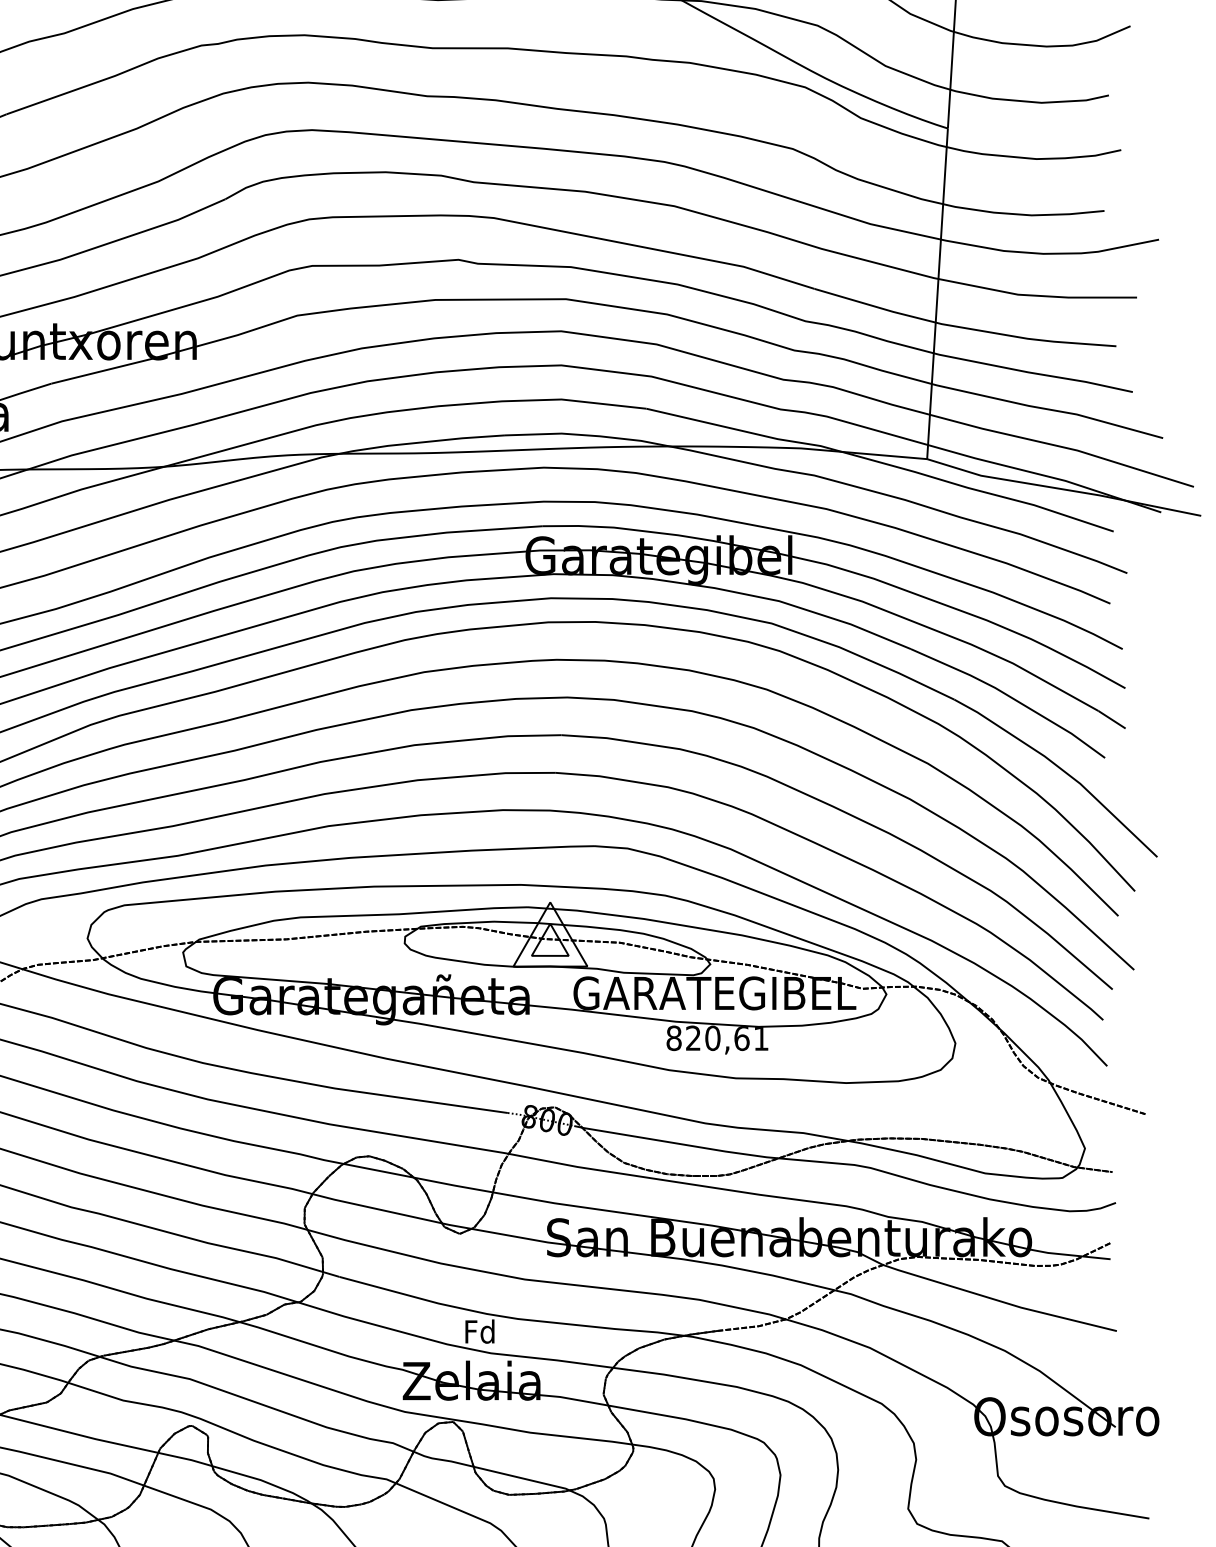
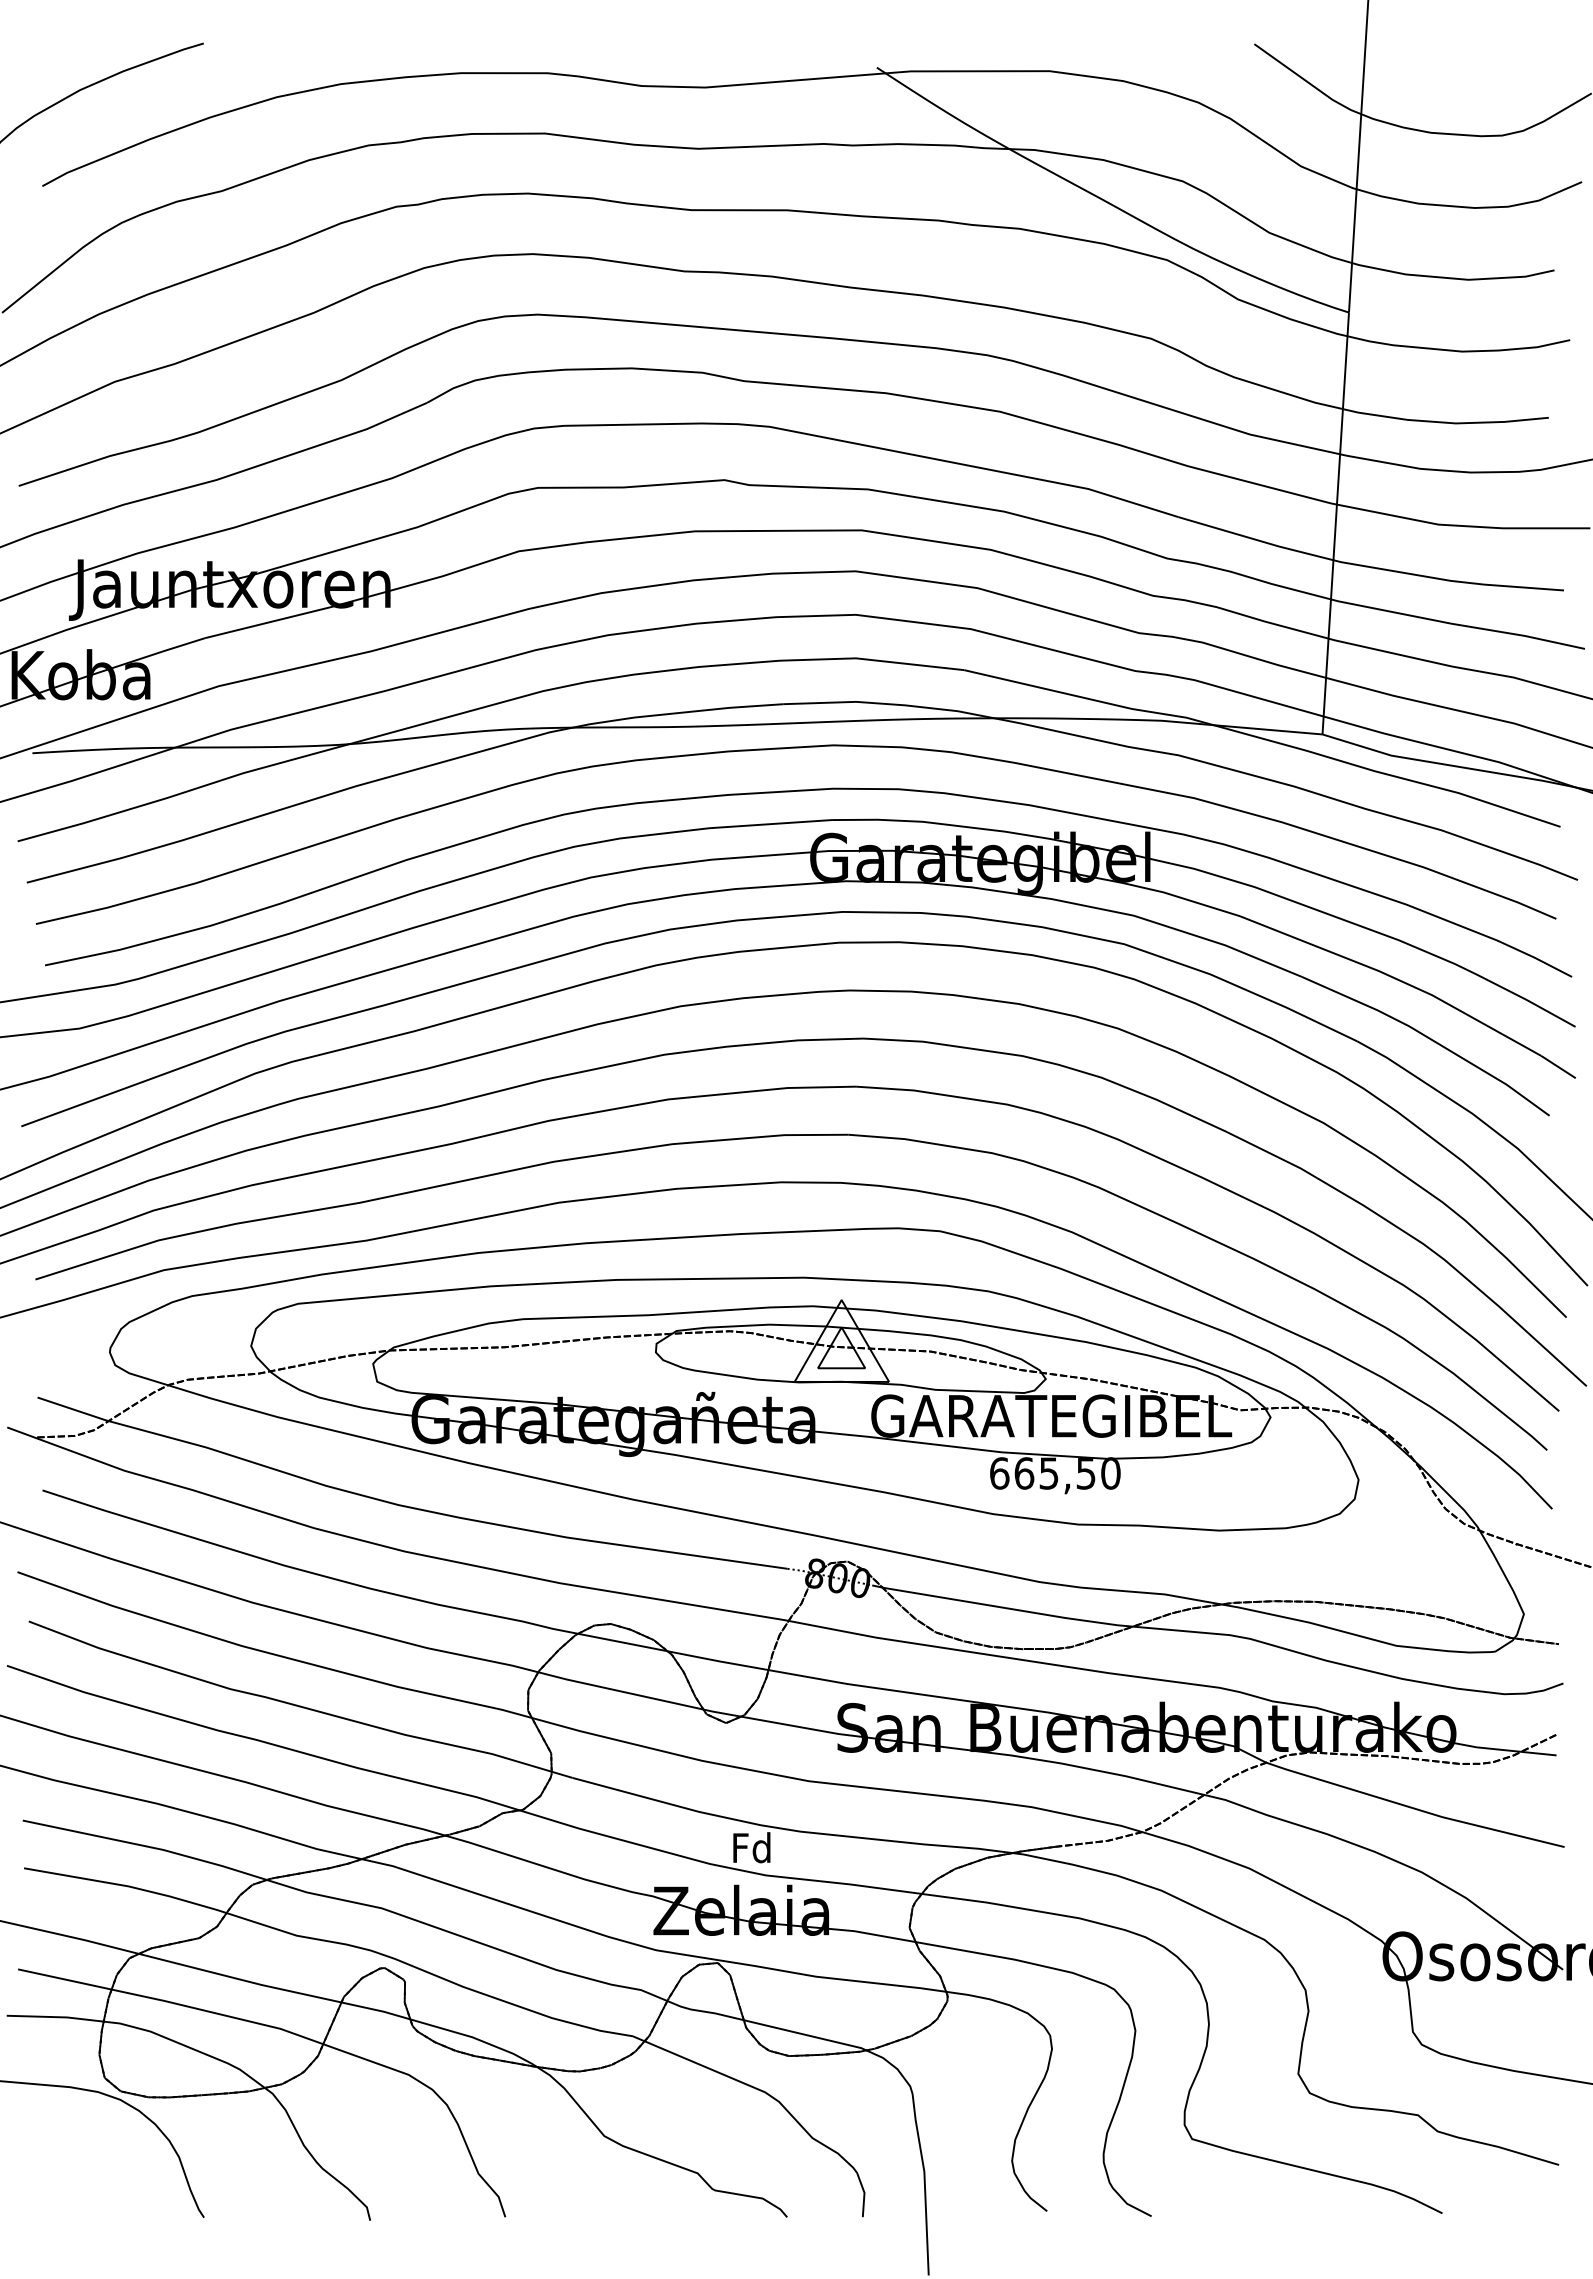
text: (717, 1038) -> (1055, 1473), 820,61 -> 665,50

